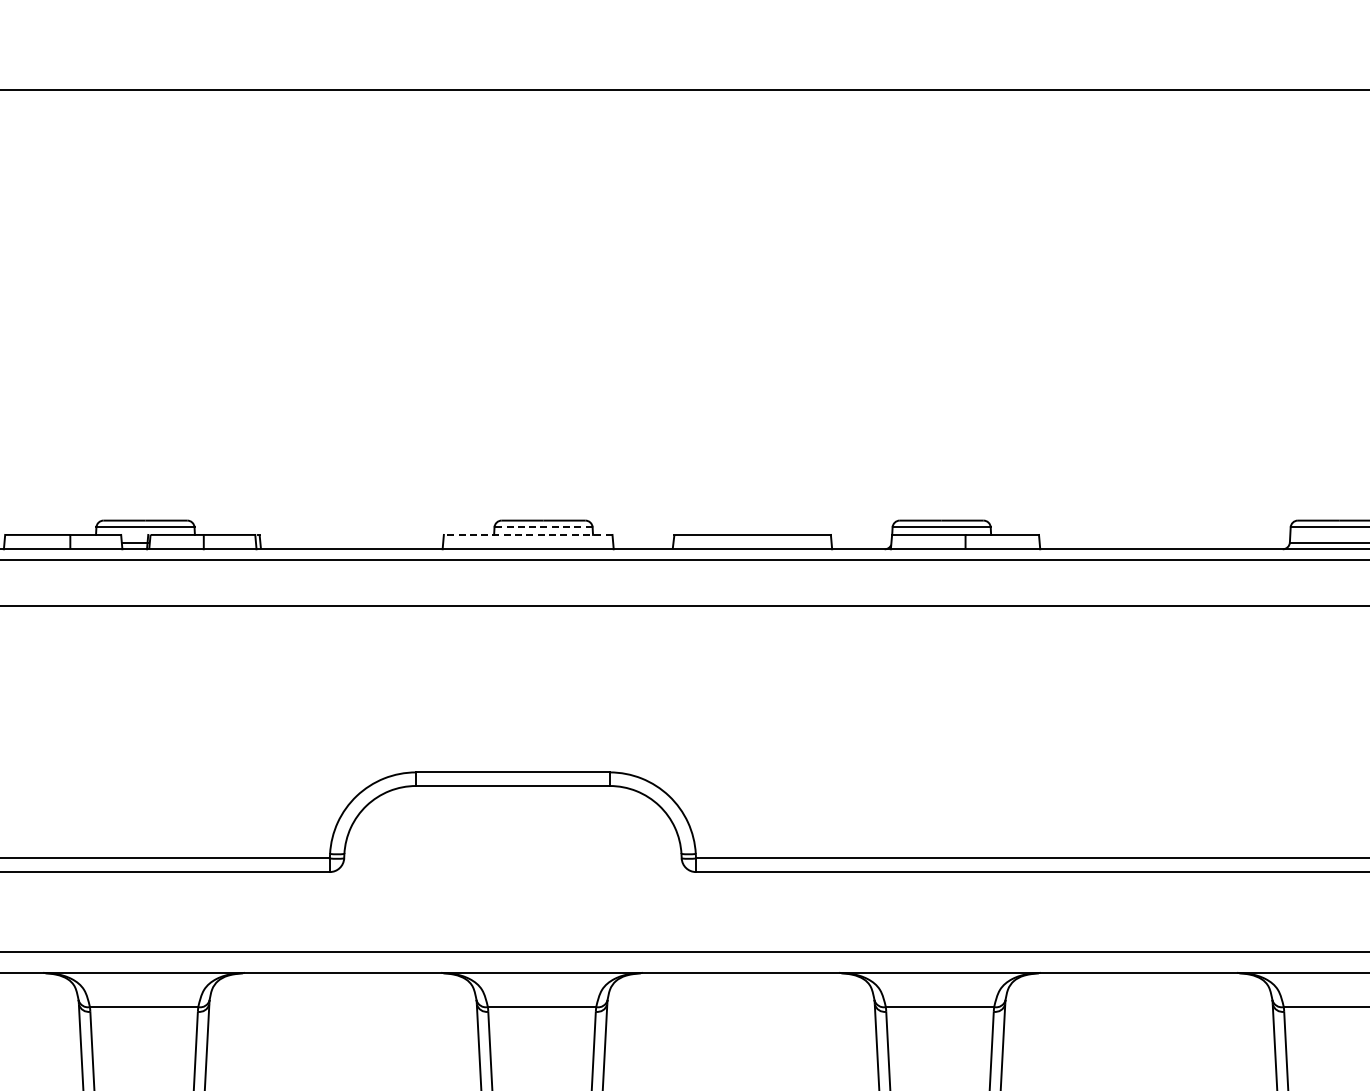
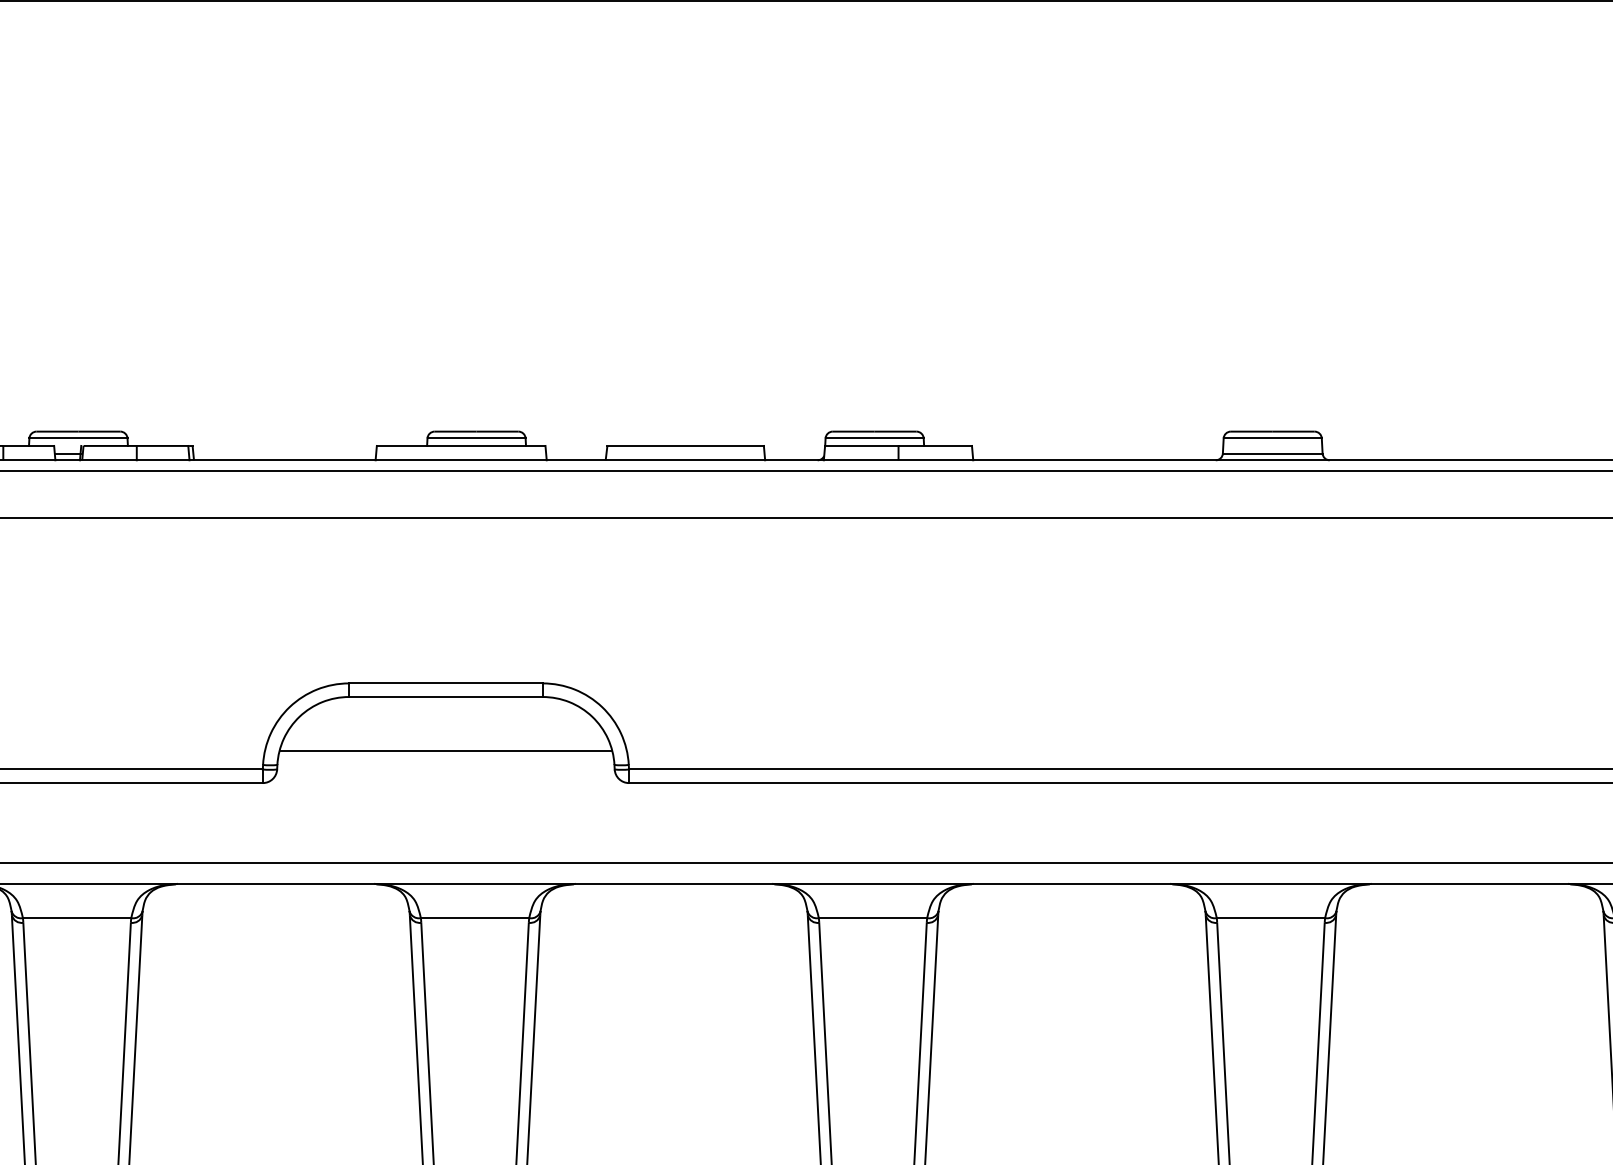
line: (543, 527) -> (476, 438), dashed -> solid
line: (527, 534) -> (460, 445), dashed -> solid
line: (512, 840) -> (445, 751), added

